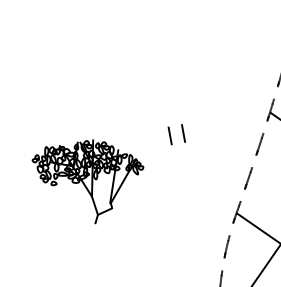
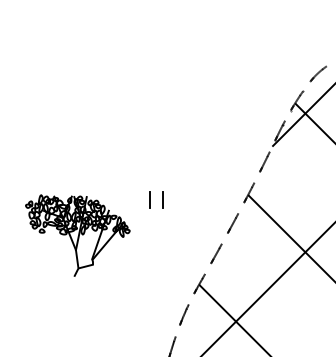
part: (90, 181) -> (77, 235), moved

